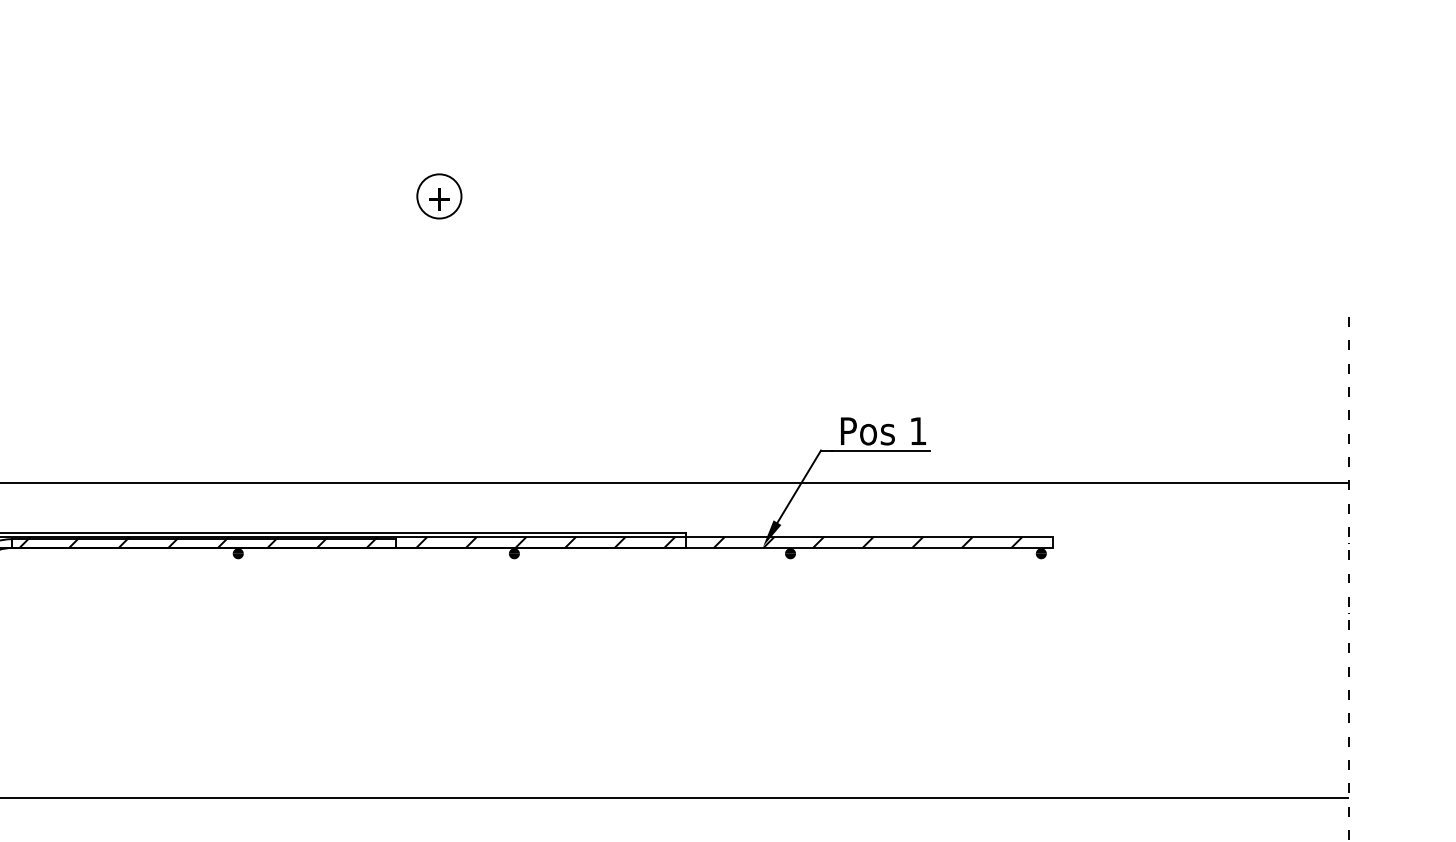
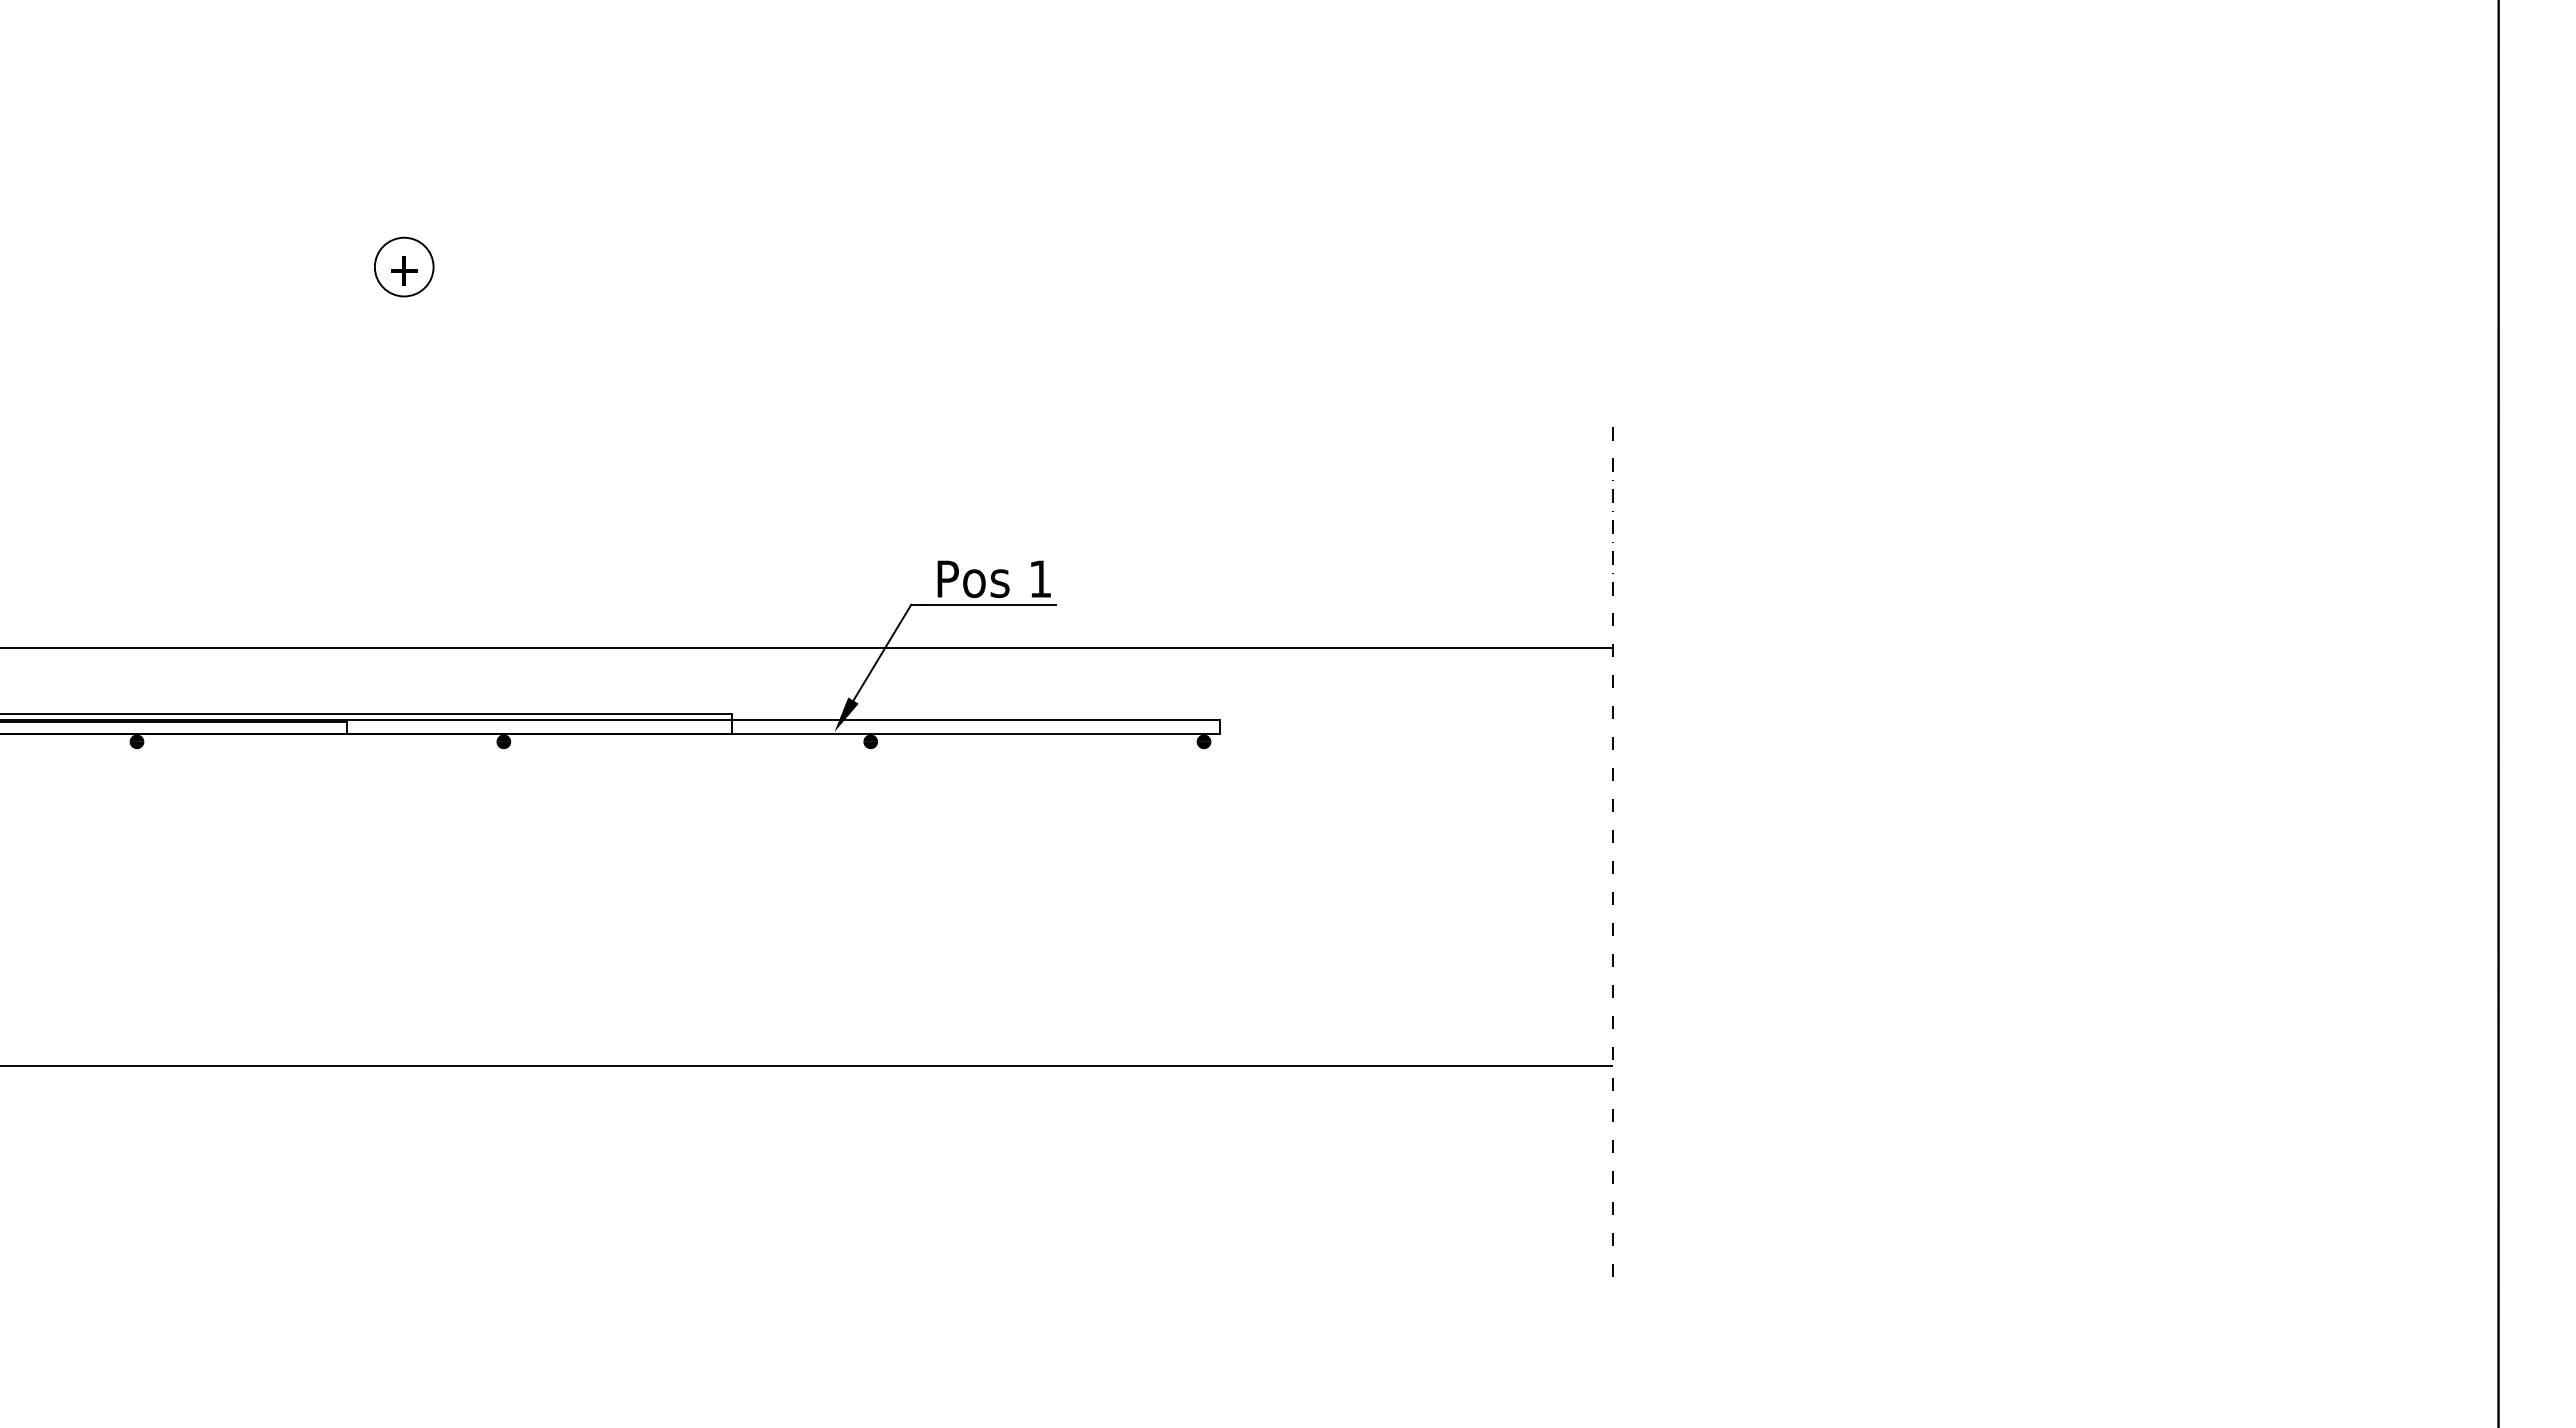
hatch: (594, 542) -> (610, 726), removed

